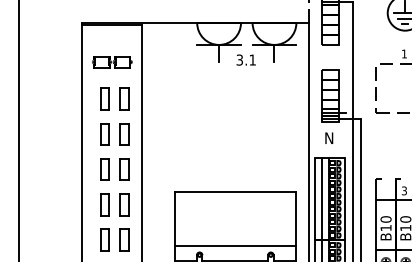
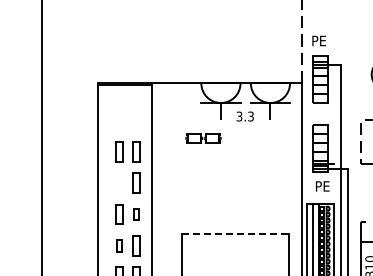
text: (252, 60) -> (250, 116), 3.1 -> 3.3
part: (112, 62) -> (203, 138), moved
part: (105, 133) -> (119, 182), removed
text: (333, 138) -> (323, 186), N -> PE
part: (124, 169) -> (136, 214), size x0.6
line: (235, 191) -> (235, 234), solid -> dashed
part: (105, 204) -> (119, 245), size x0.6

